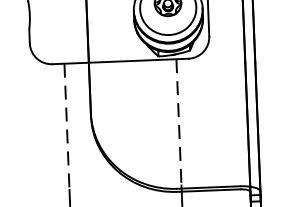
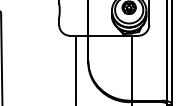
line: (179, 122) -> (132, 67), dashed -> solid
line: (67, 126) -> (76, 67), dashed -> solid

